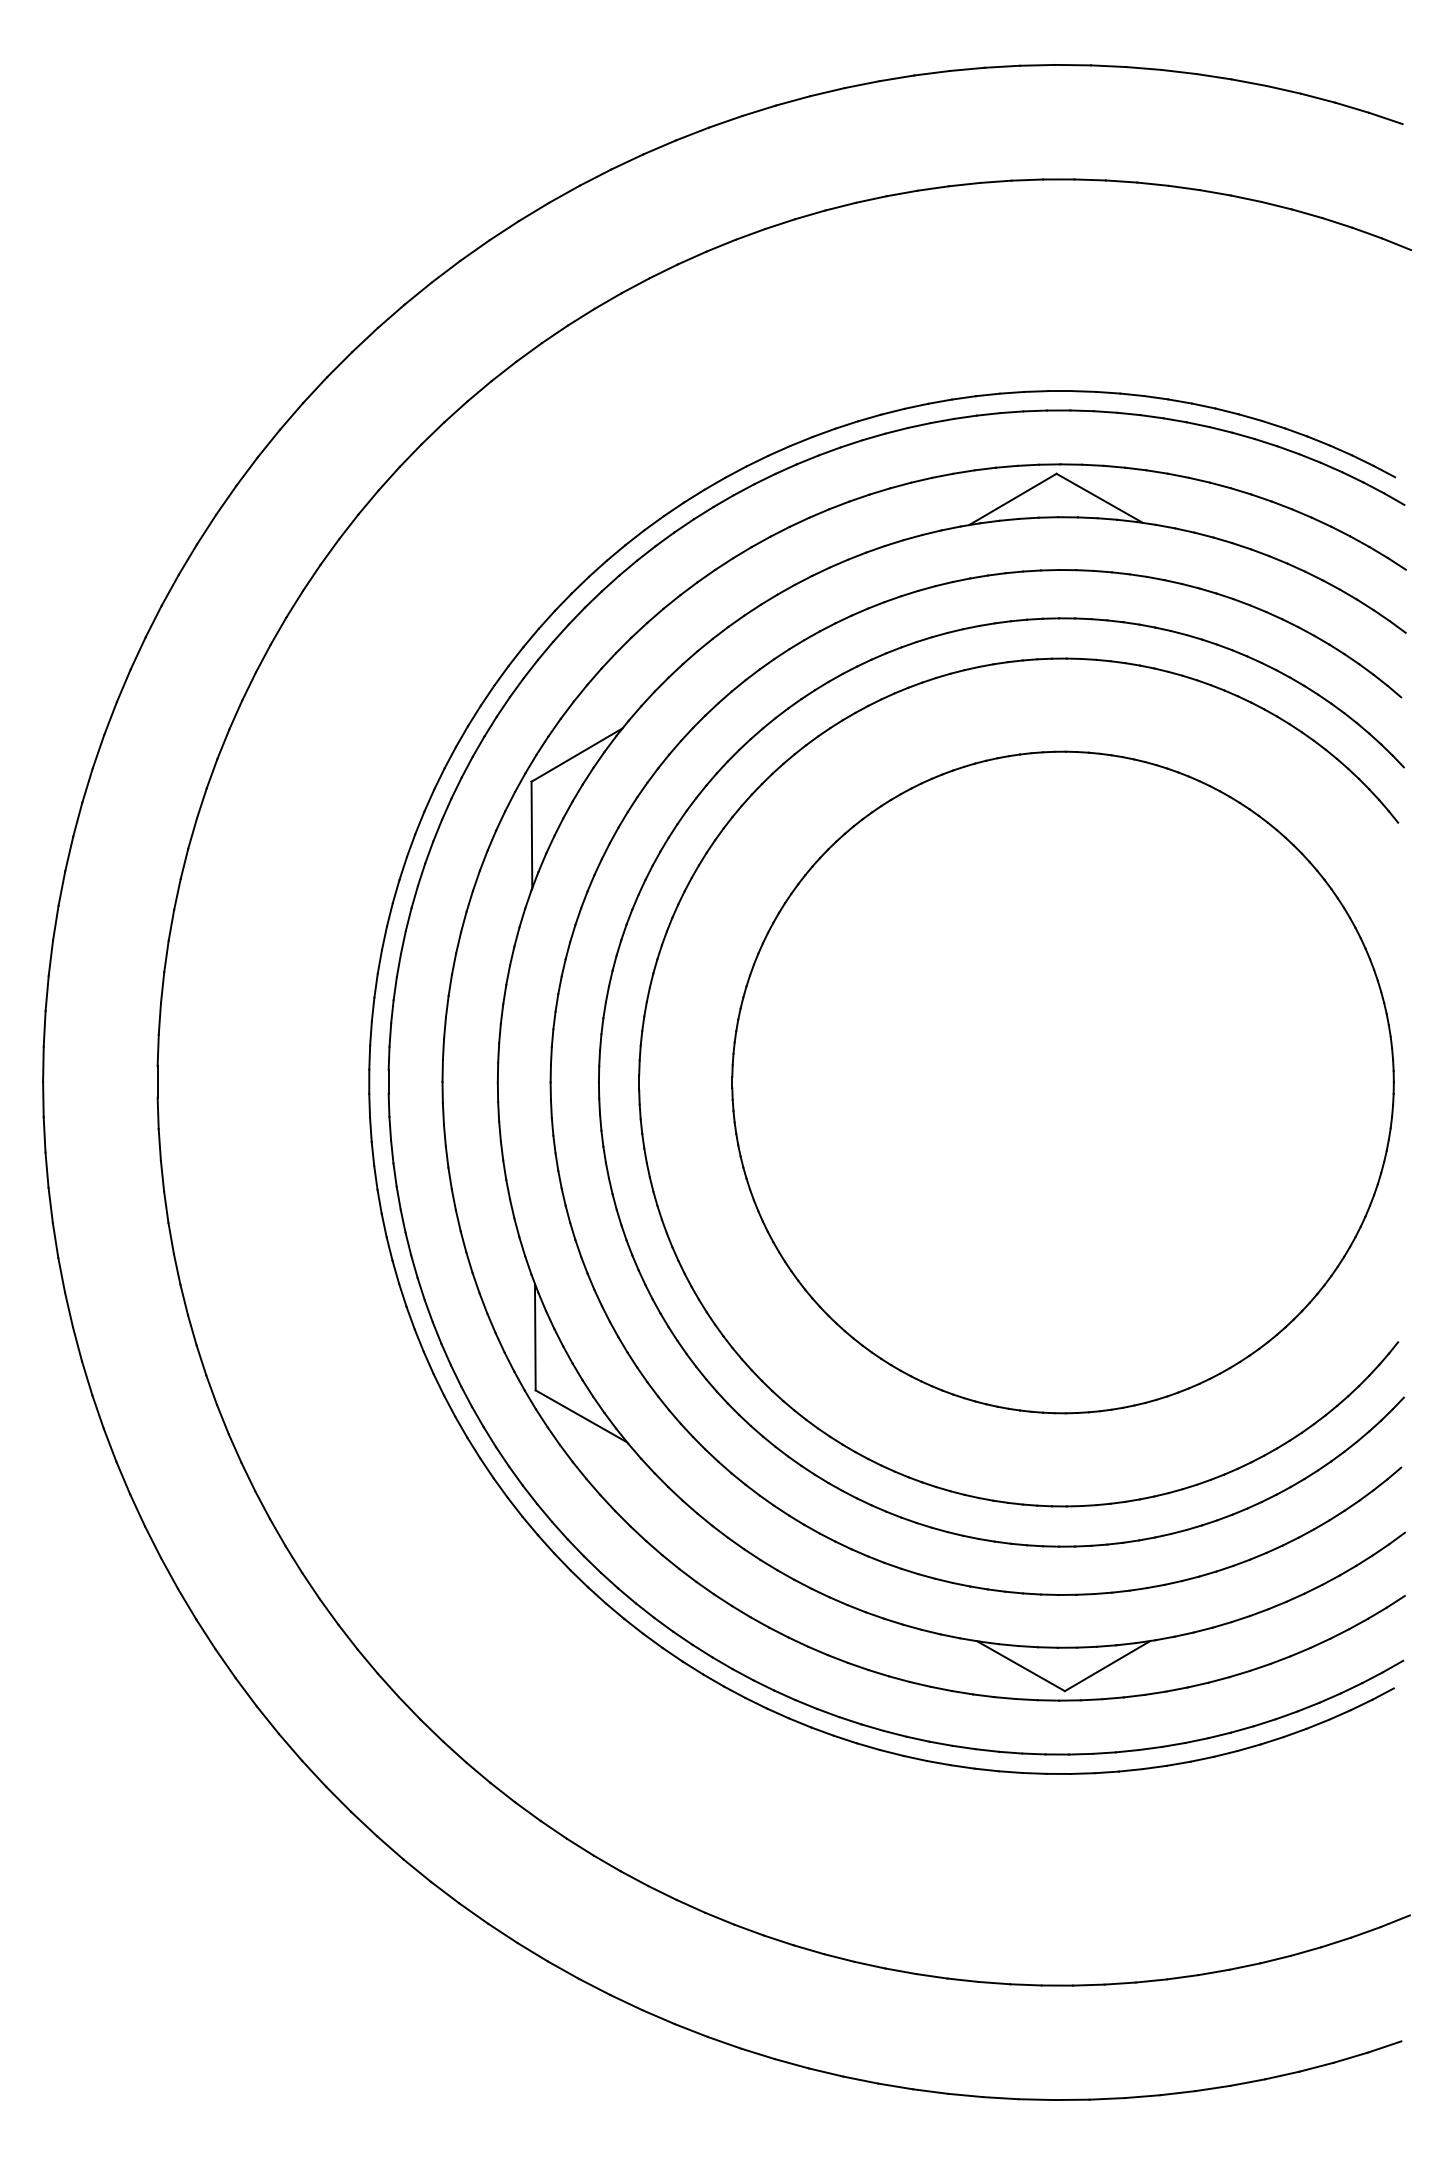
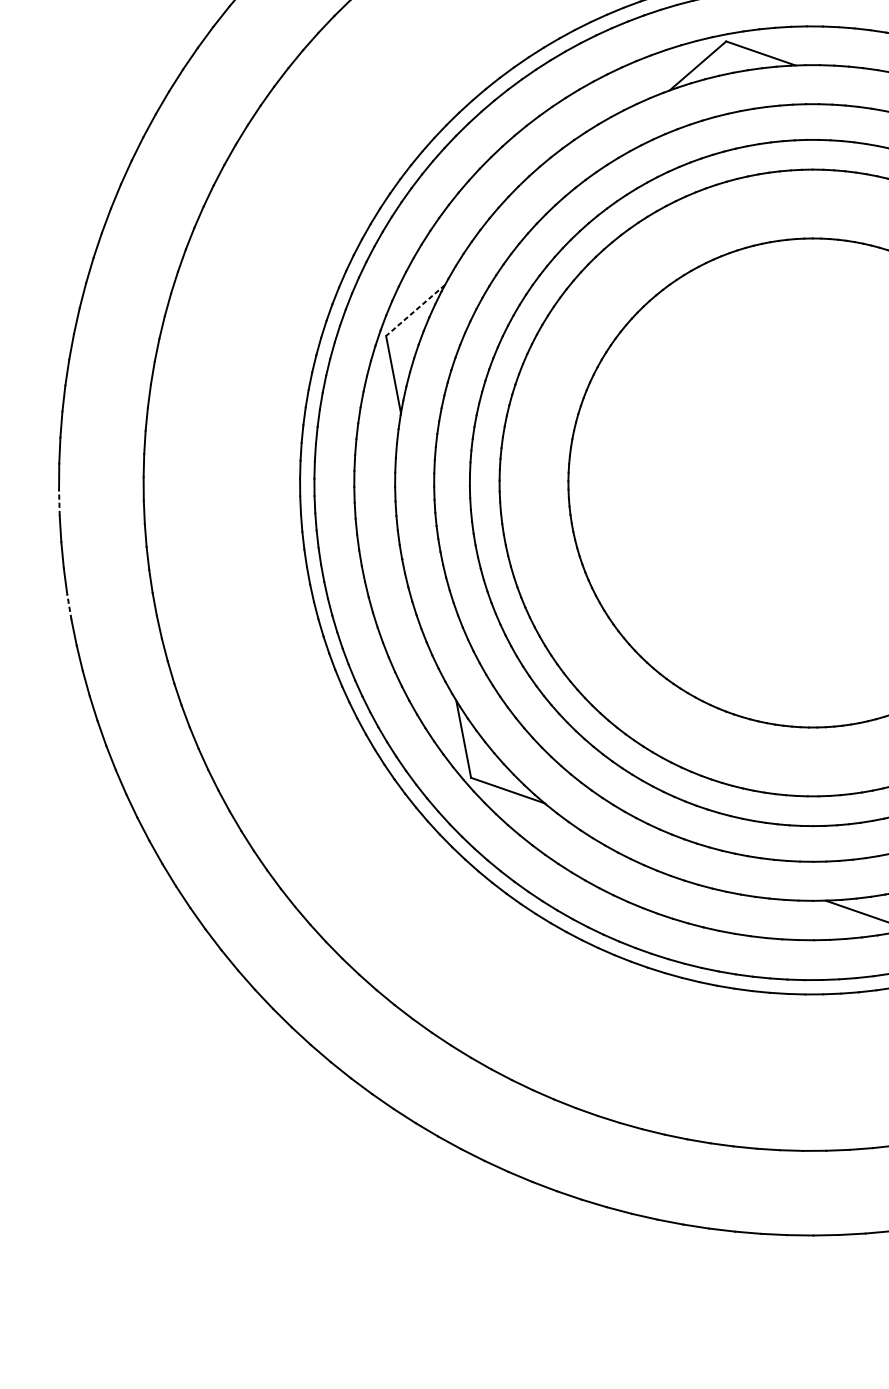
line: (576, 755) -> (415, 310), solid -> dashed
line: (55, 923) -> (59, 503), solid -> dashed
line: (43, 1064) -> (69, 607), solid -> dashed

